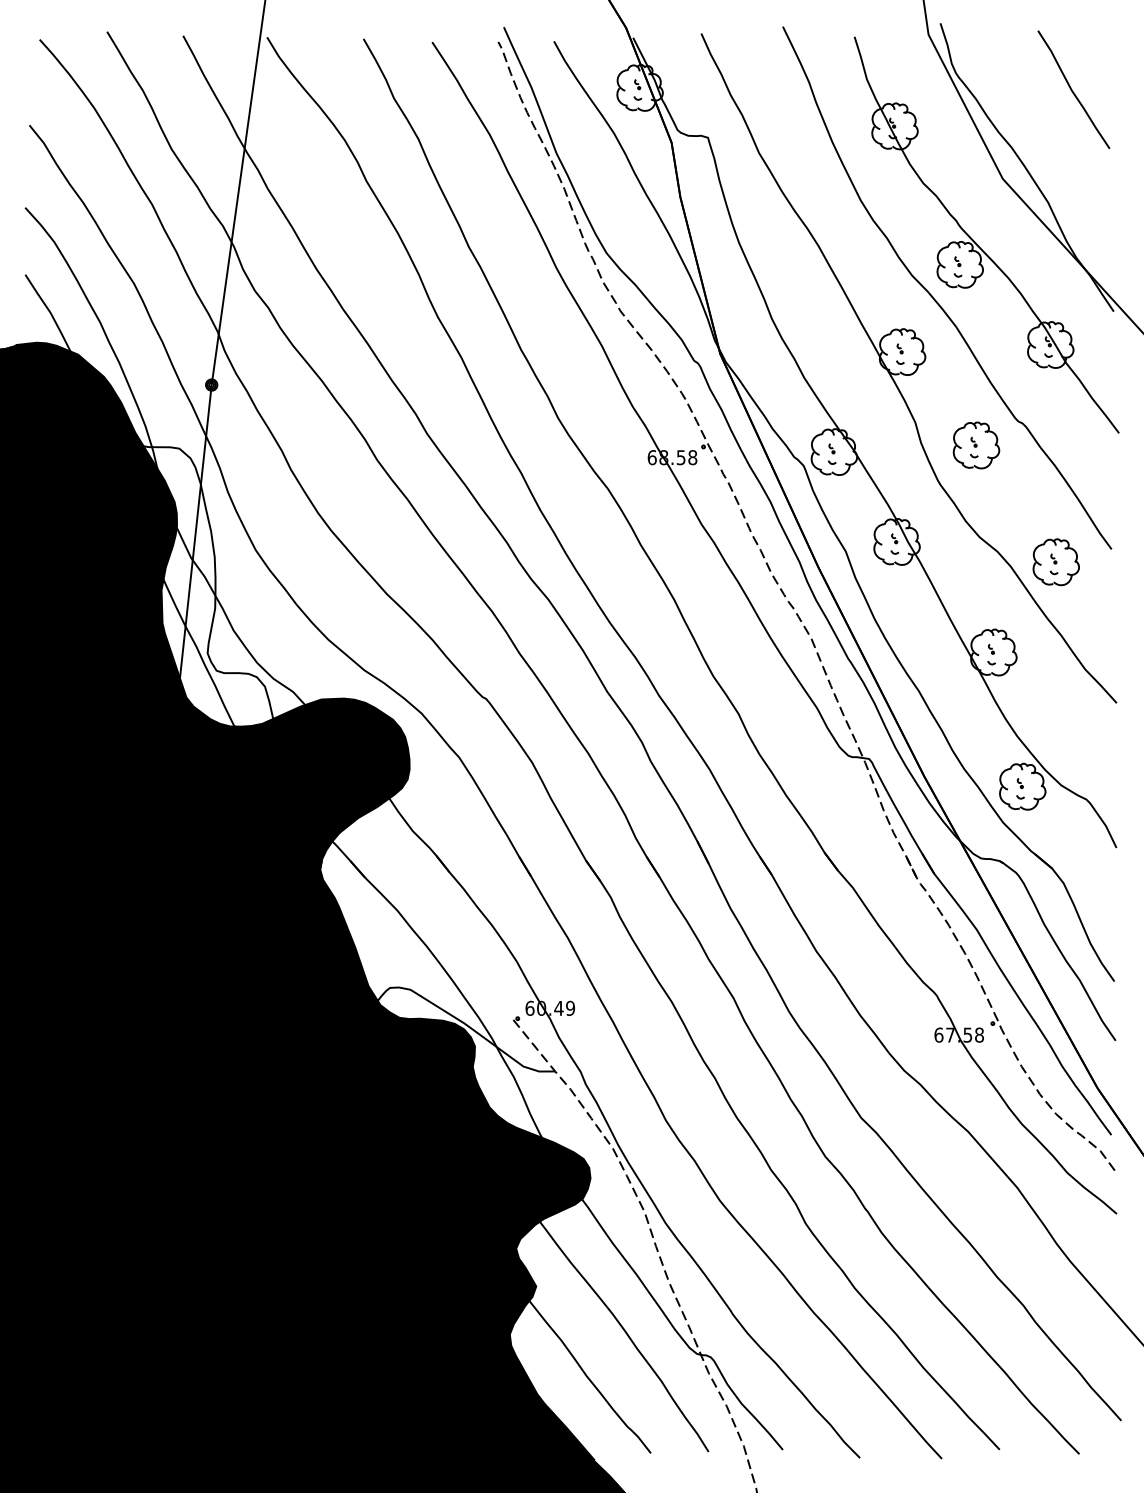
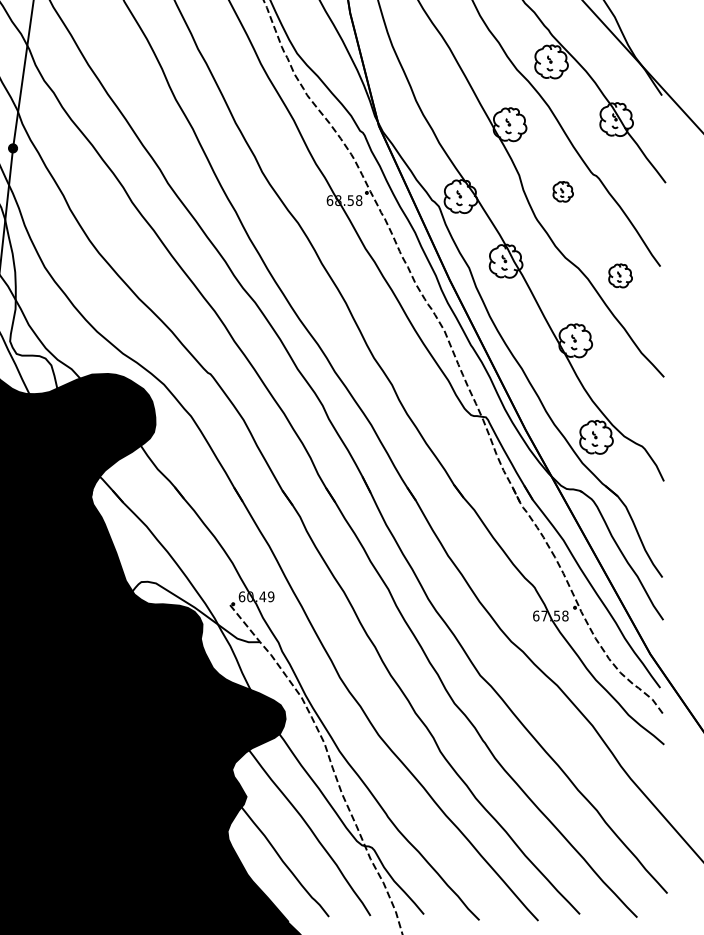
part: (976, 445) -> (563, 191), size x0.6
part: (1055, 562) -> (620, 276), size x0.7

